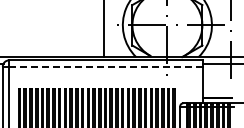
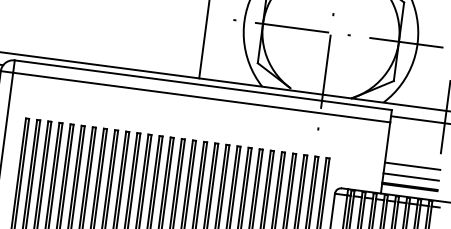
line: (106, 66) -> (202, 97), dashed -> solid
line: (217, 87) -> (412, 166), added
line: (217, 92) -> (411, 176), added

